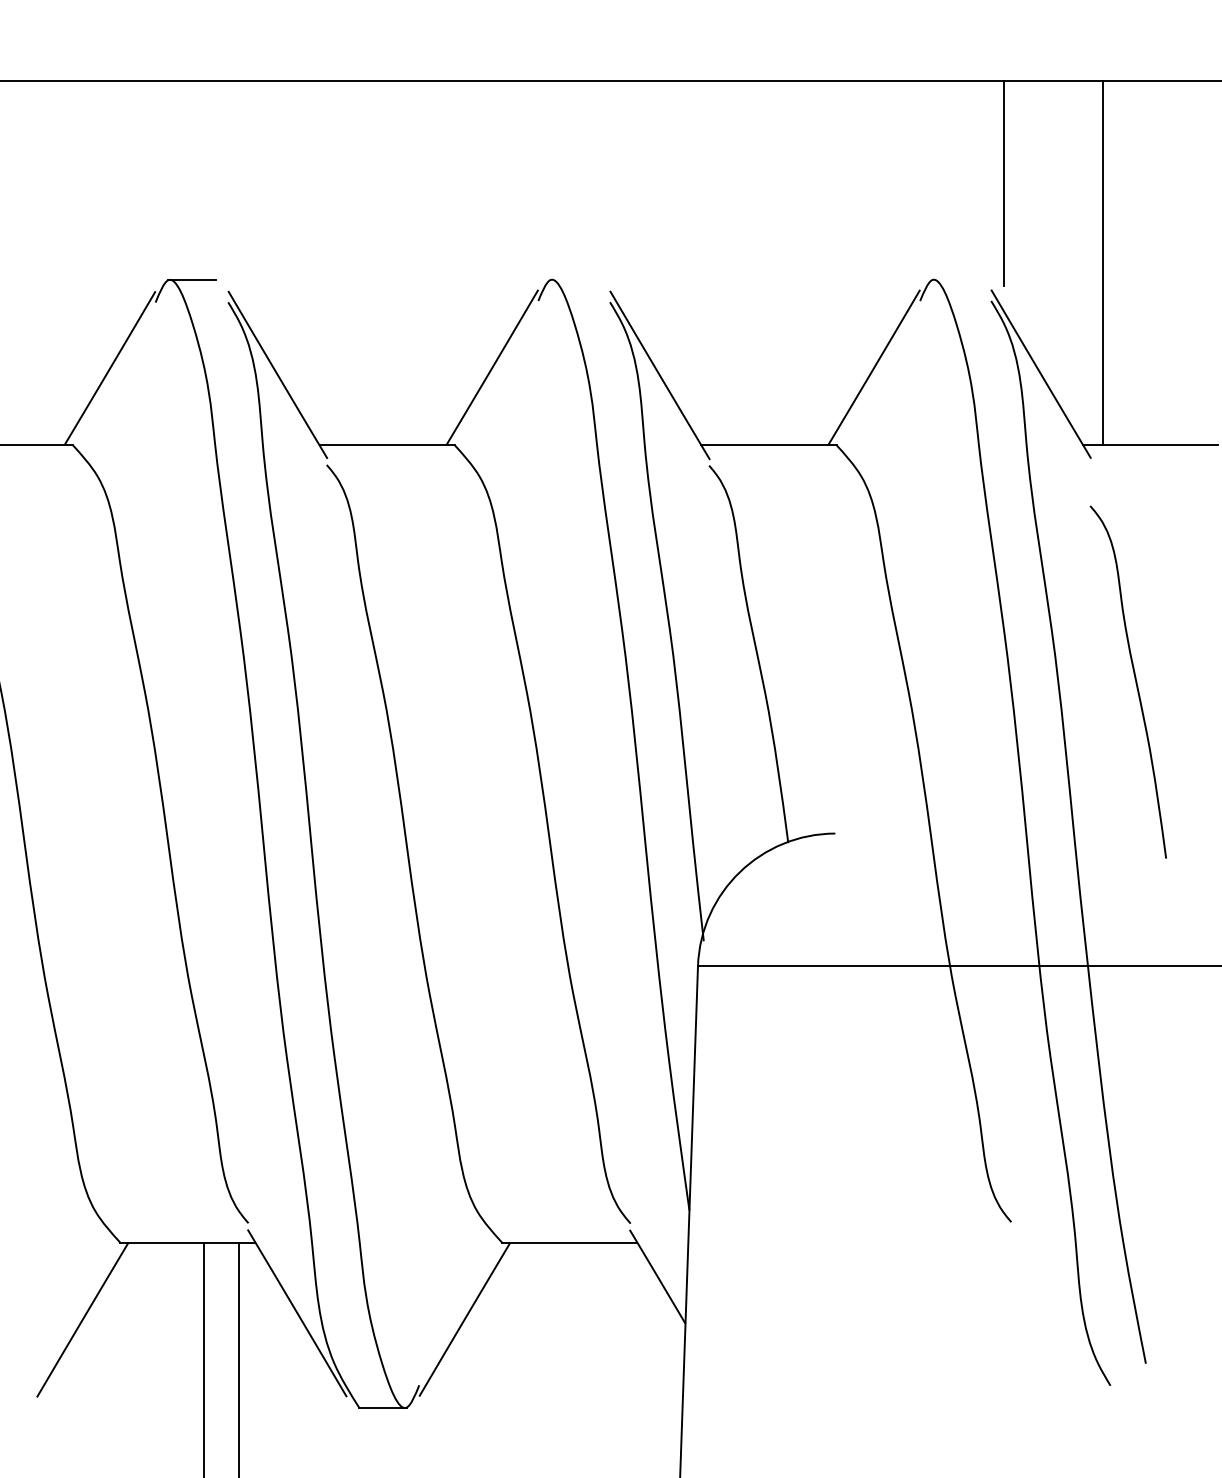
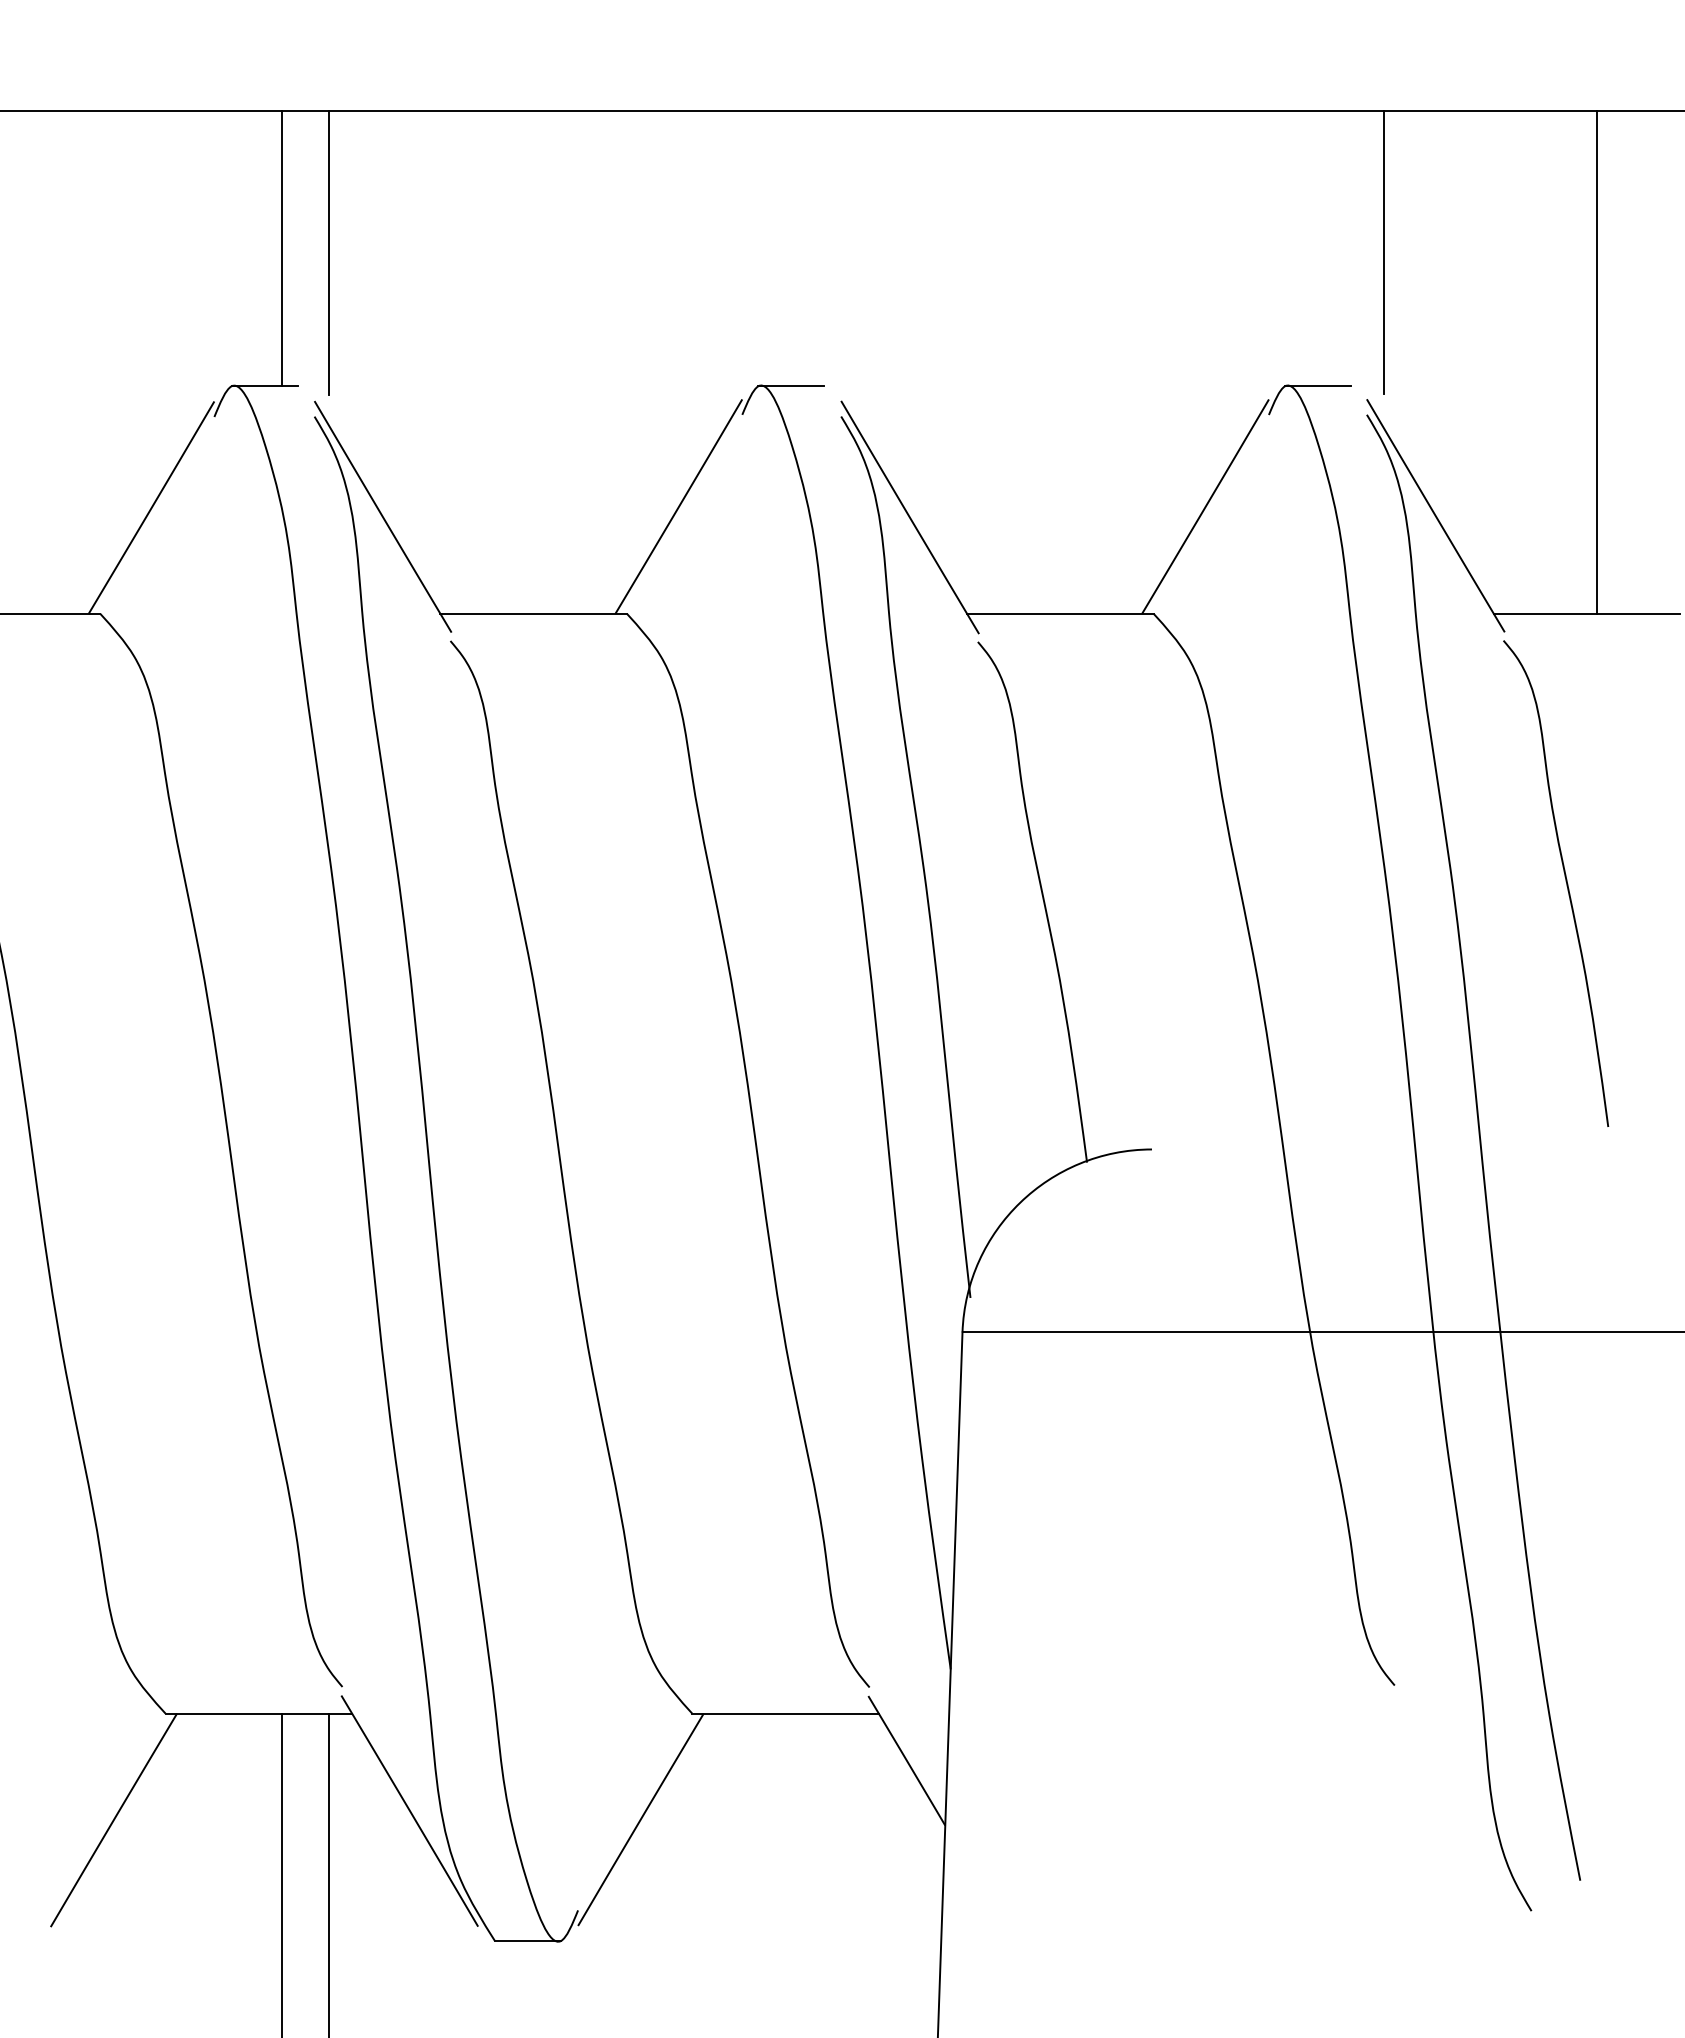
line: (204, 180) -> (281, 248), added
line: (239, 184) -> (329, 253), added
line: (1102, 263) -> (1596, 362), moved
line: (574, 280) -> (791, 386), added
line: (955, 280) -> (1317, 386), added
curve: (1135, 680) -> (1565, 881), moved

